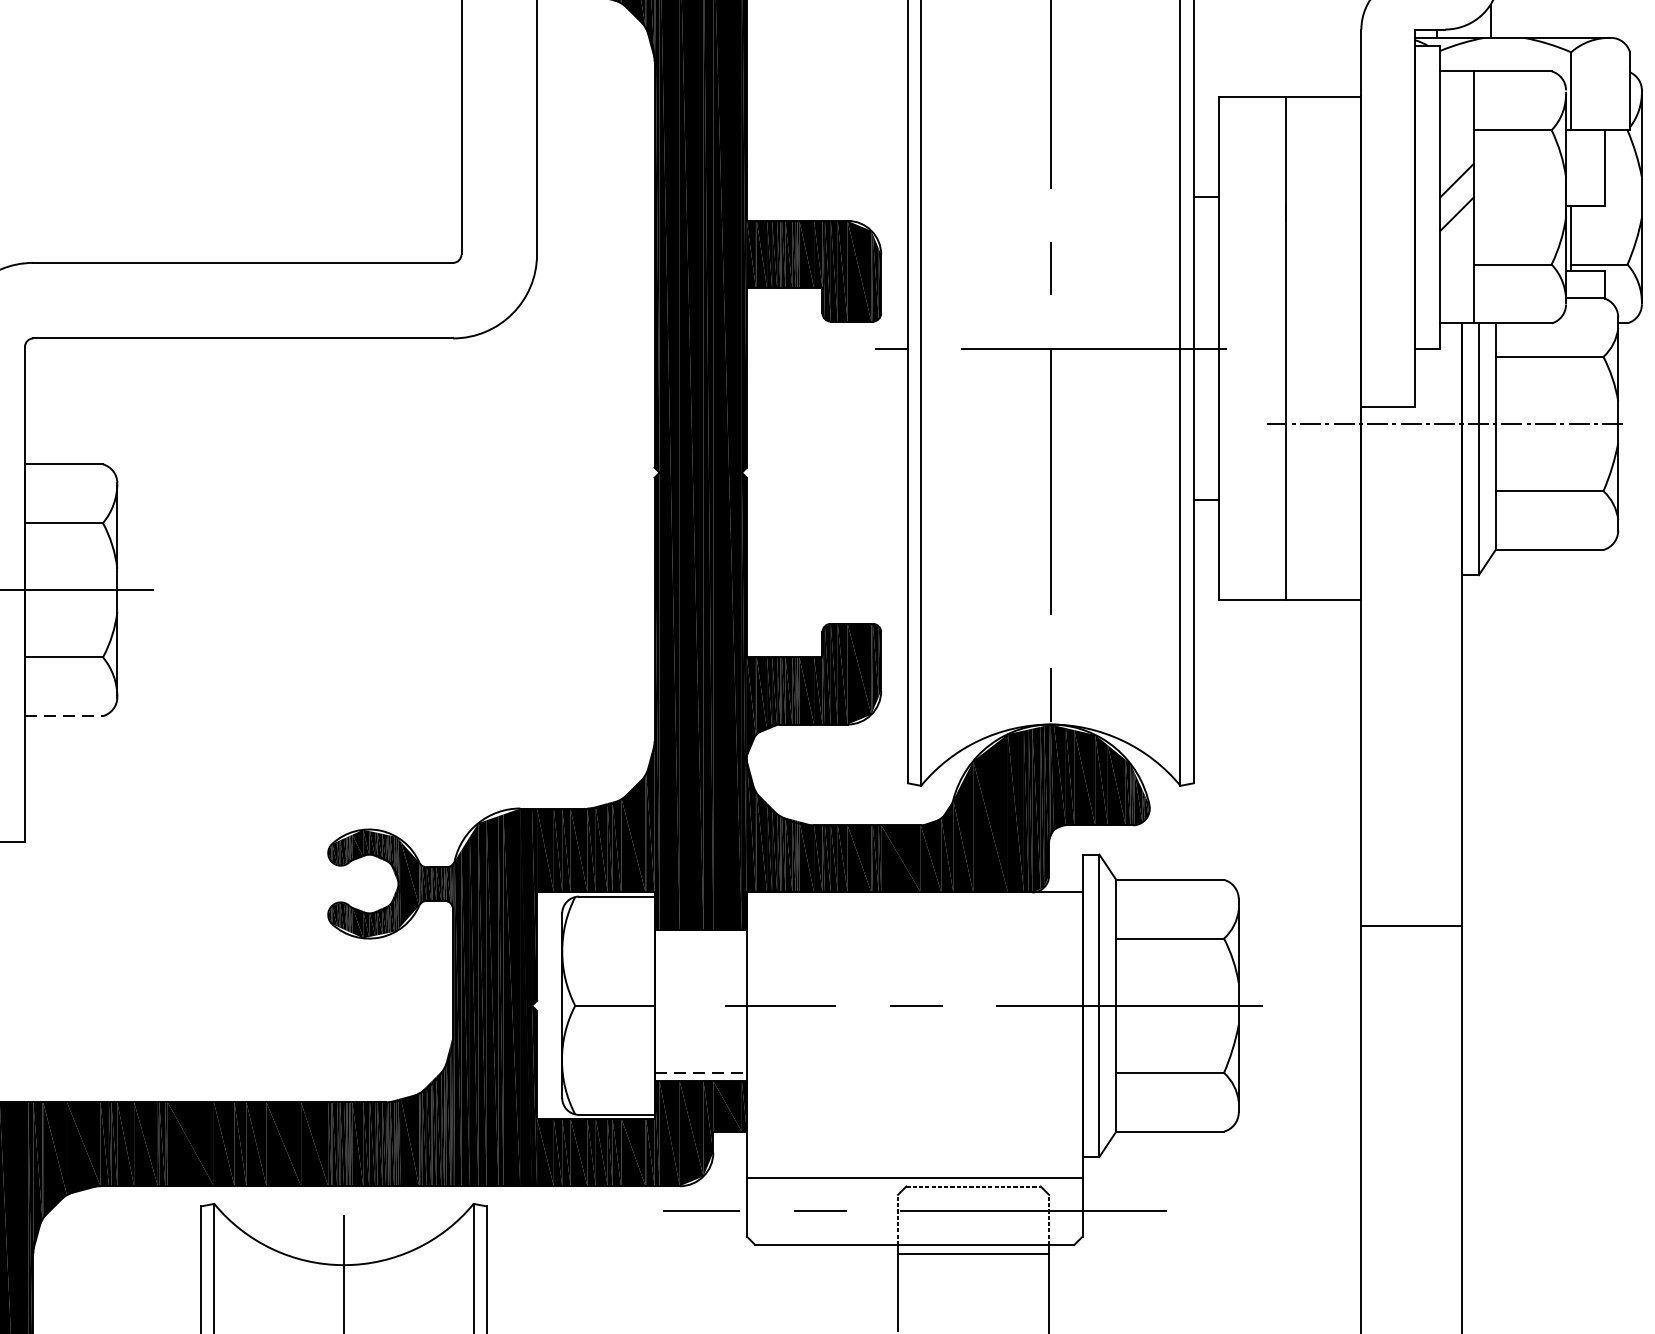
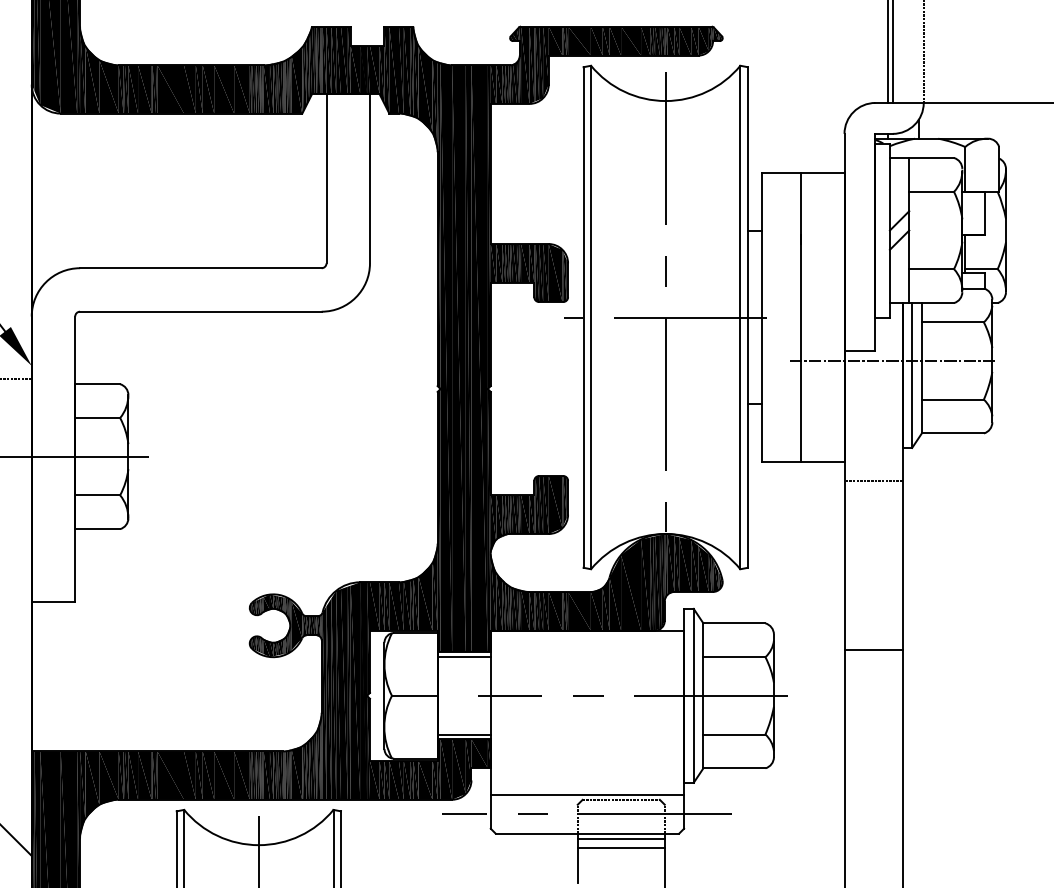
line: (1411, 631) -> (873, 480), added
line: (65, 716) -> (98, 529), dashed -> solid
line: (699, 939) -> (463, 657), added
line: (701, 1072) -> (464, 734), dashed -> solid
line: (972, 1269) -> (620, 847), added

